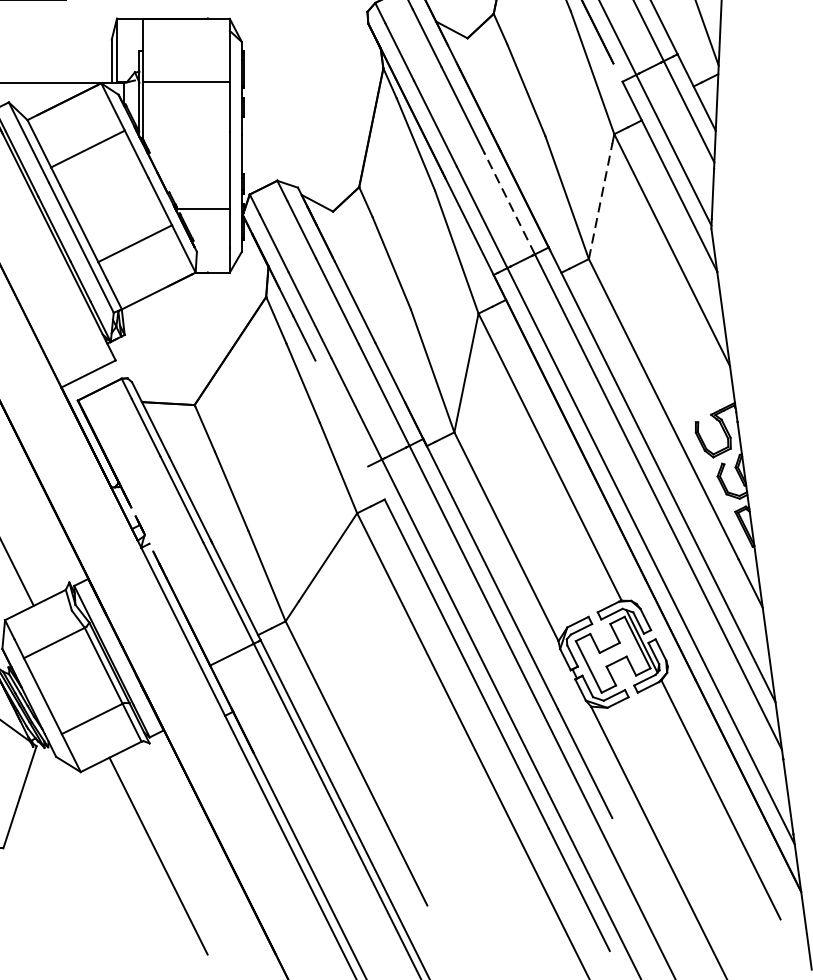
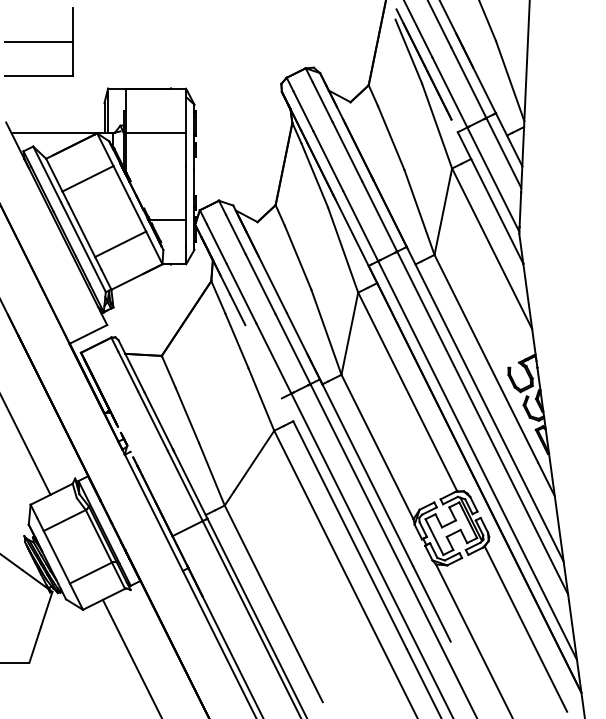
line: (600, 200) -> (442, 214), dashed -> solid
line: (509, 203) -> (379, 216), dashed -> solid

